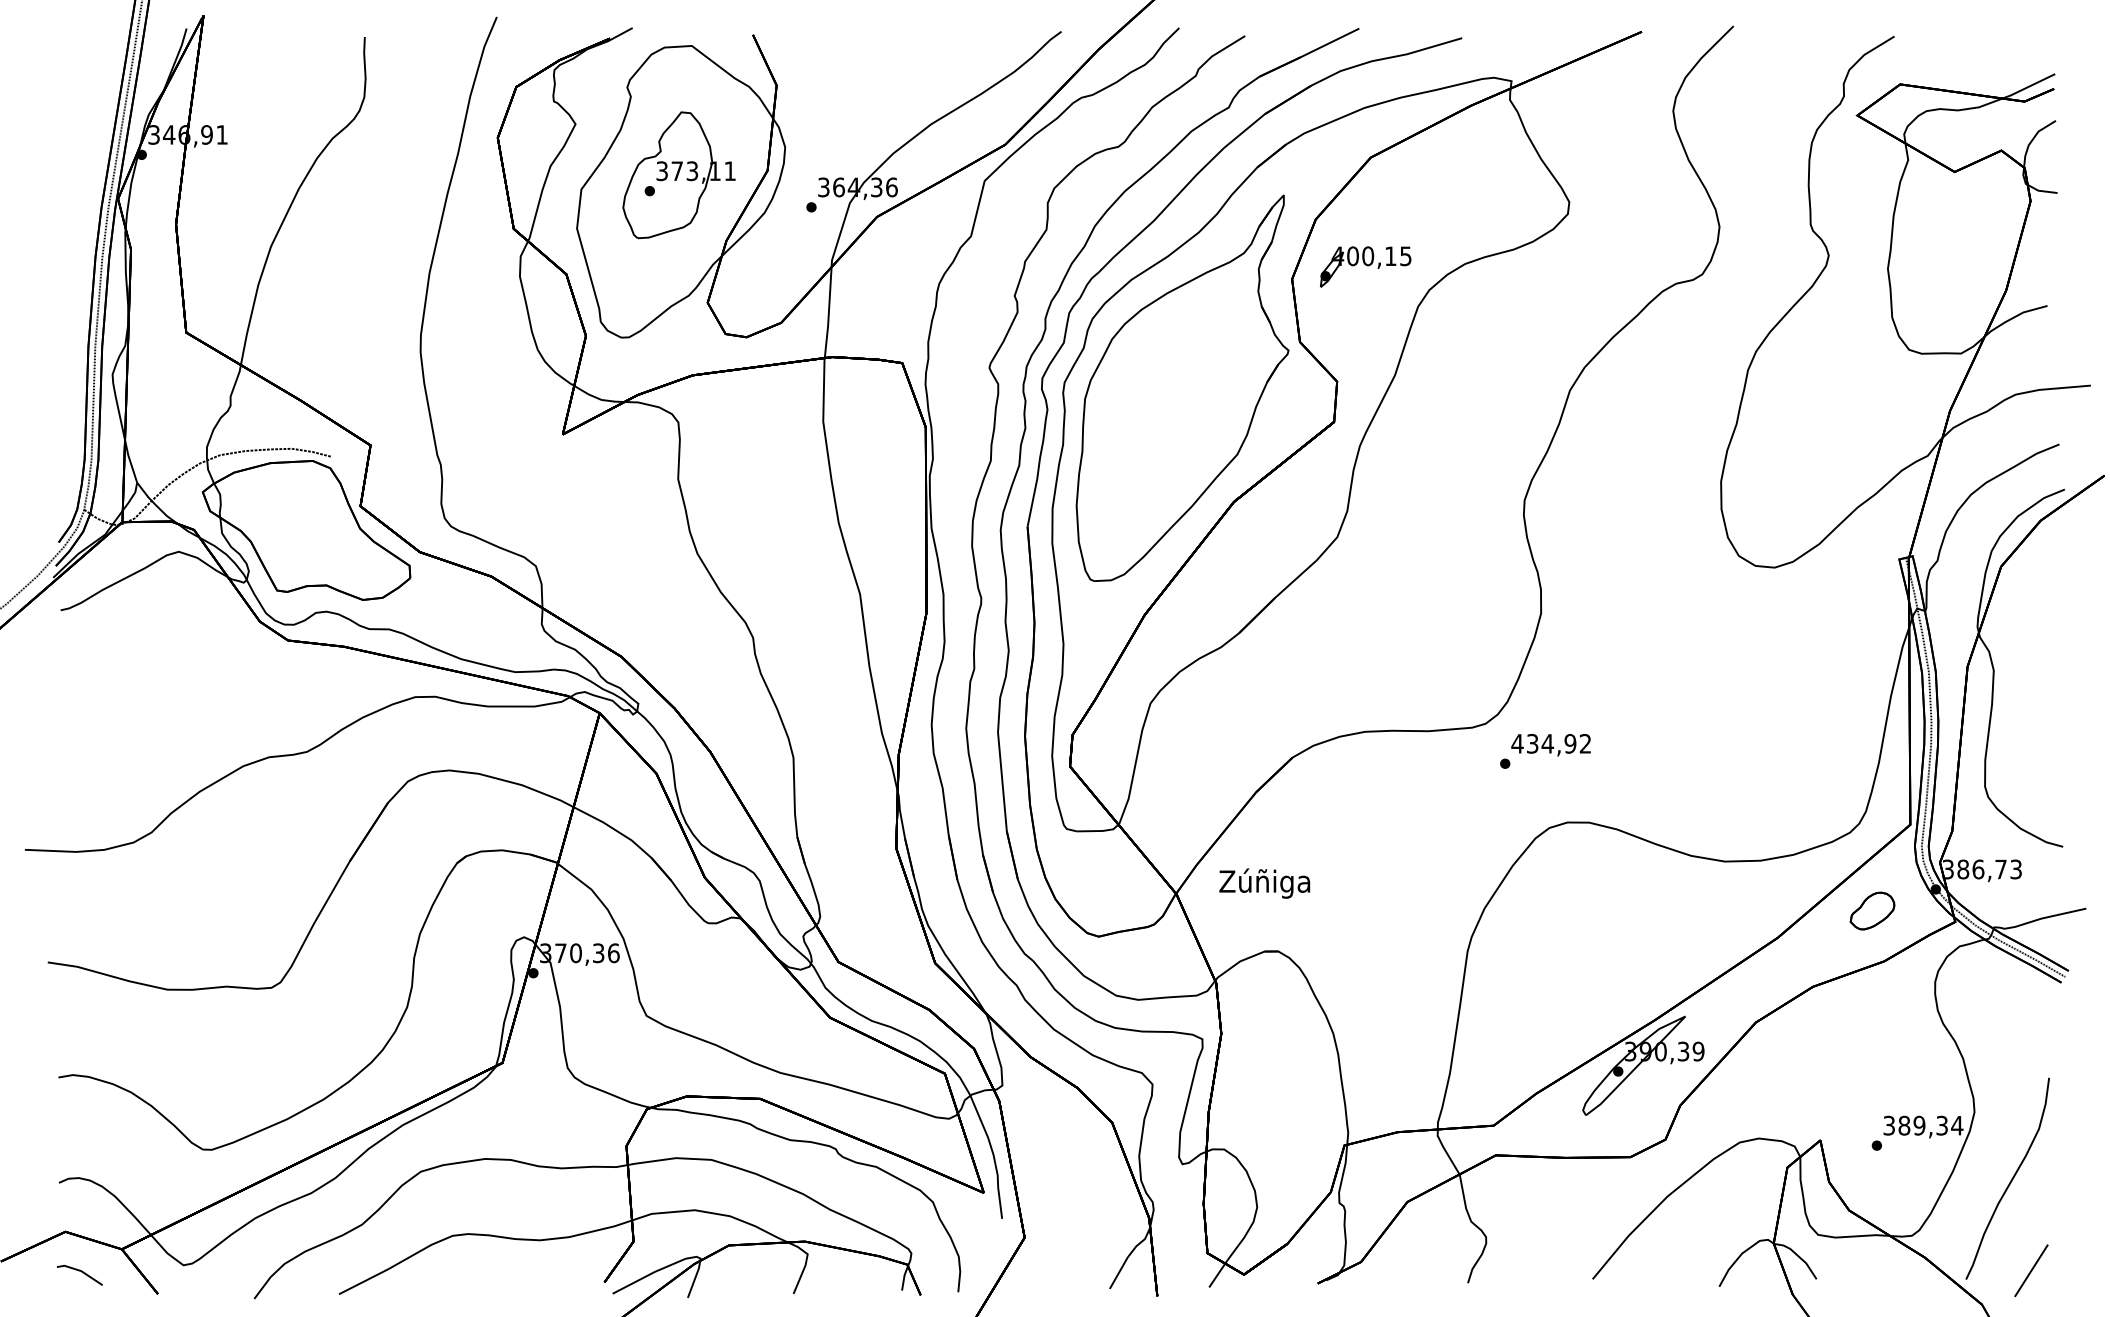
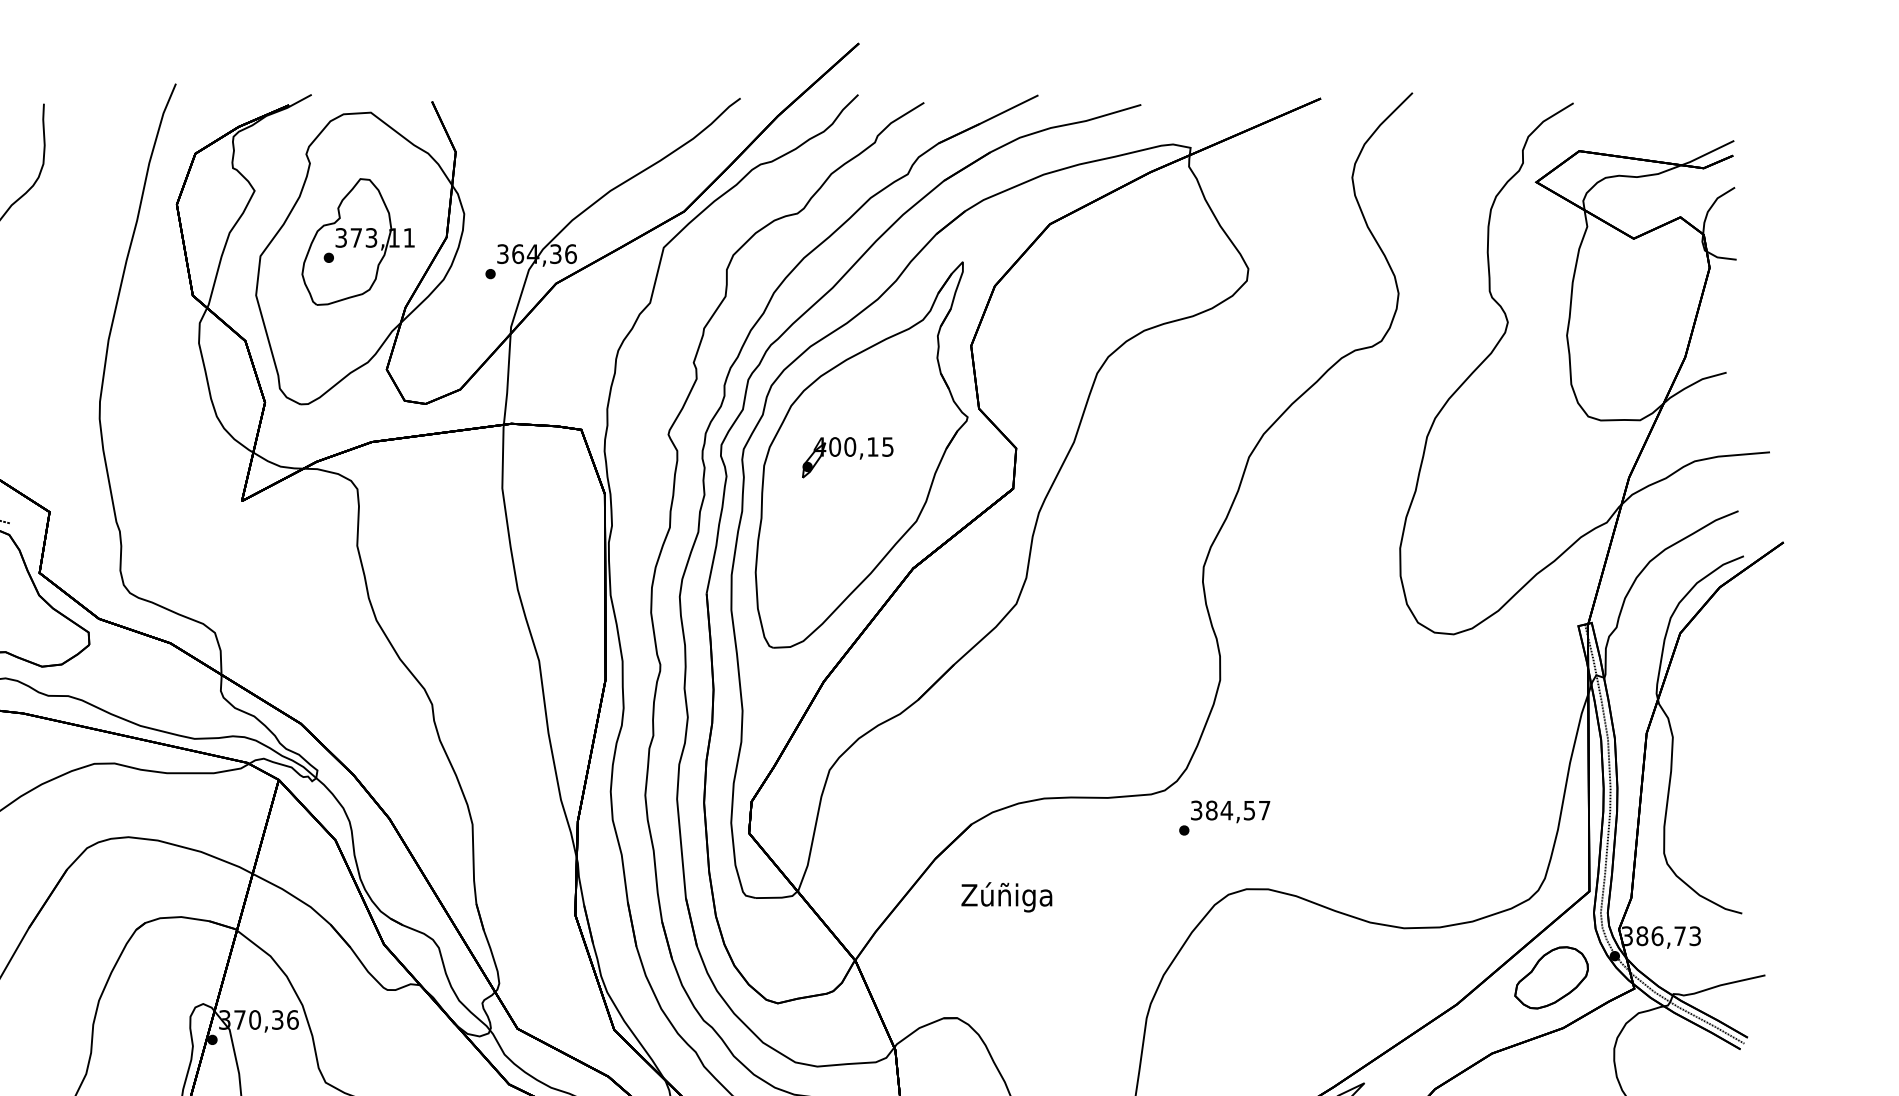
part: (1365, 266) -> (847, 457), moved
text: (1551, 743) -> (1230, 810), 434,92 -> 384,57
text: (1264, 883) -> (1006, 897), moved
part: (1872, 910) -> (1551, 977), size x1.67

